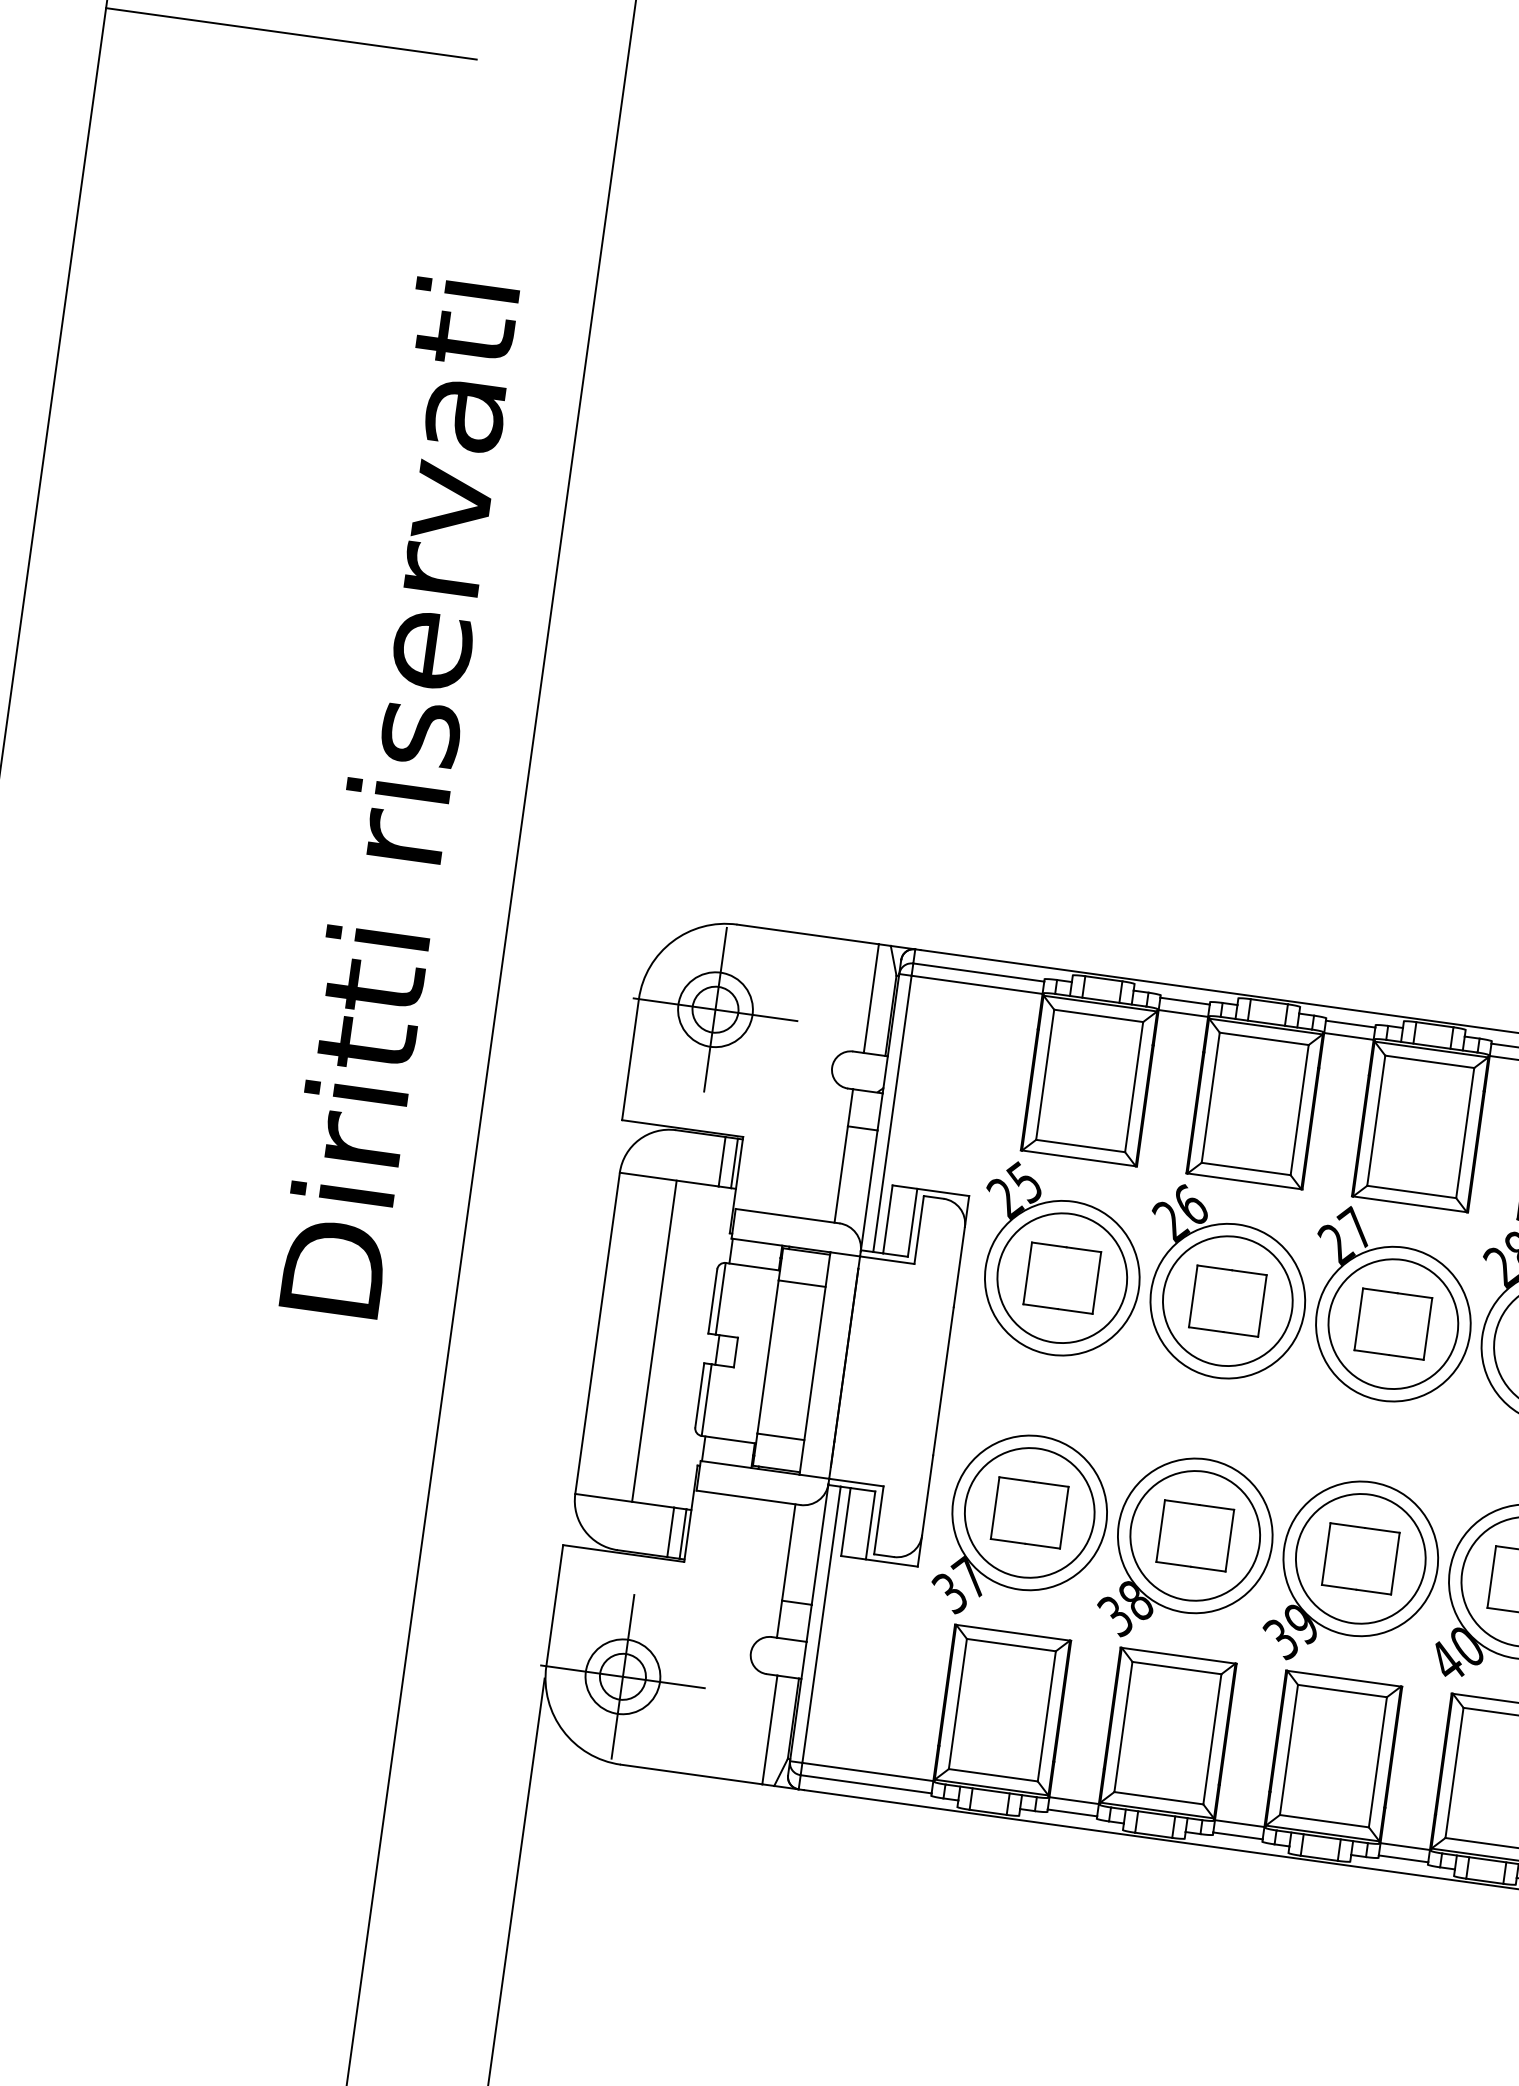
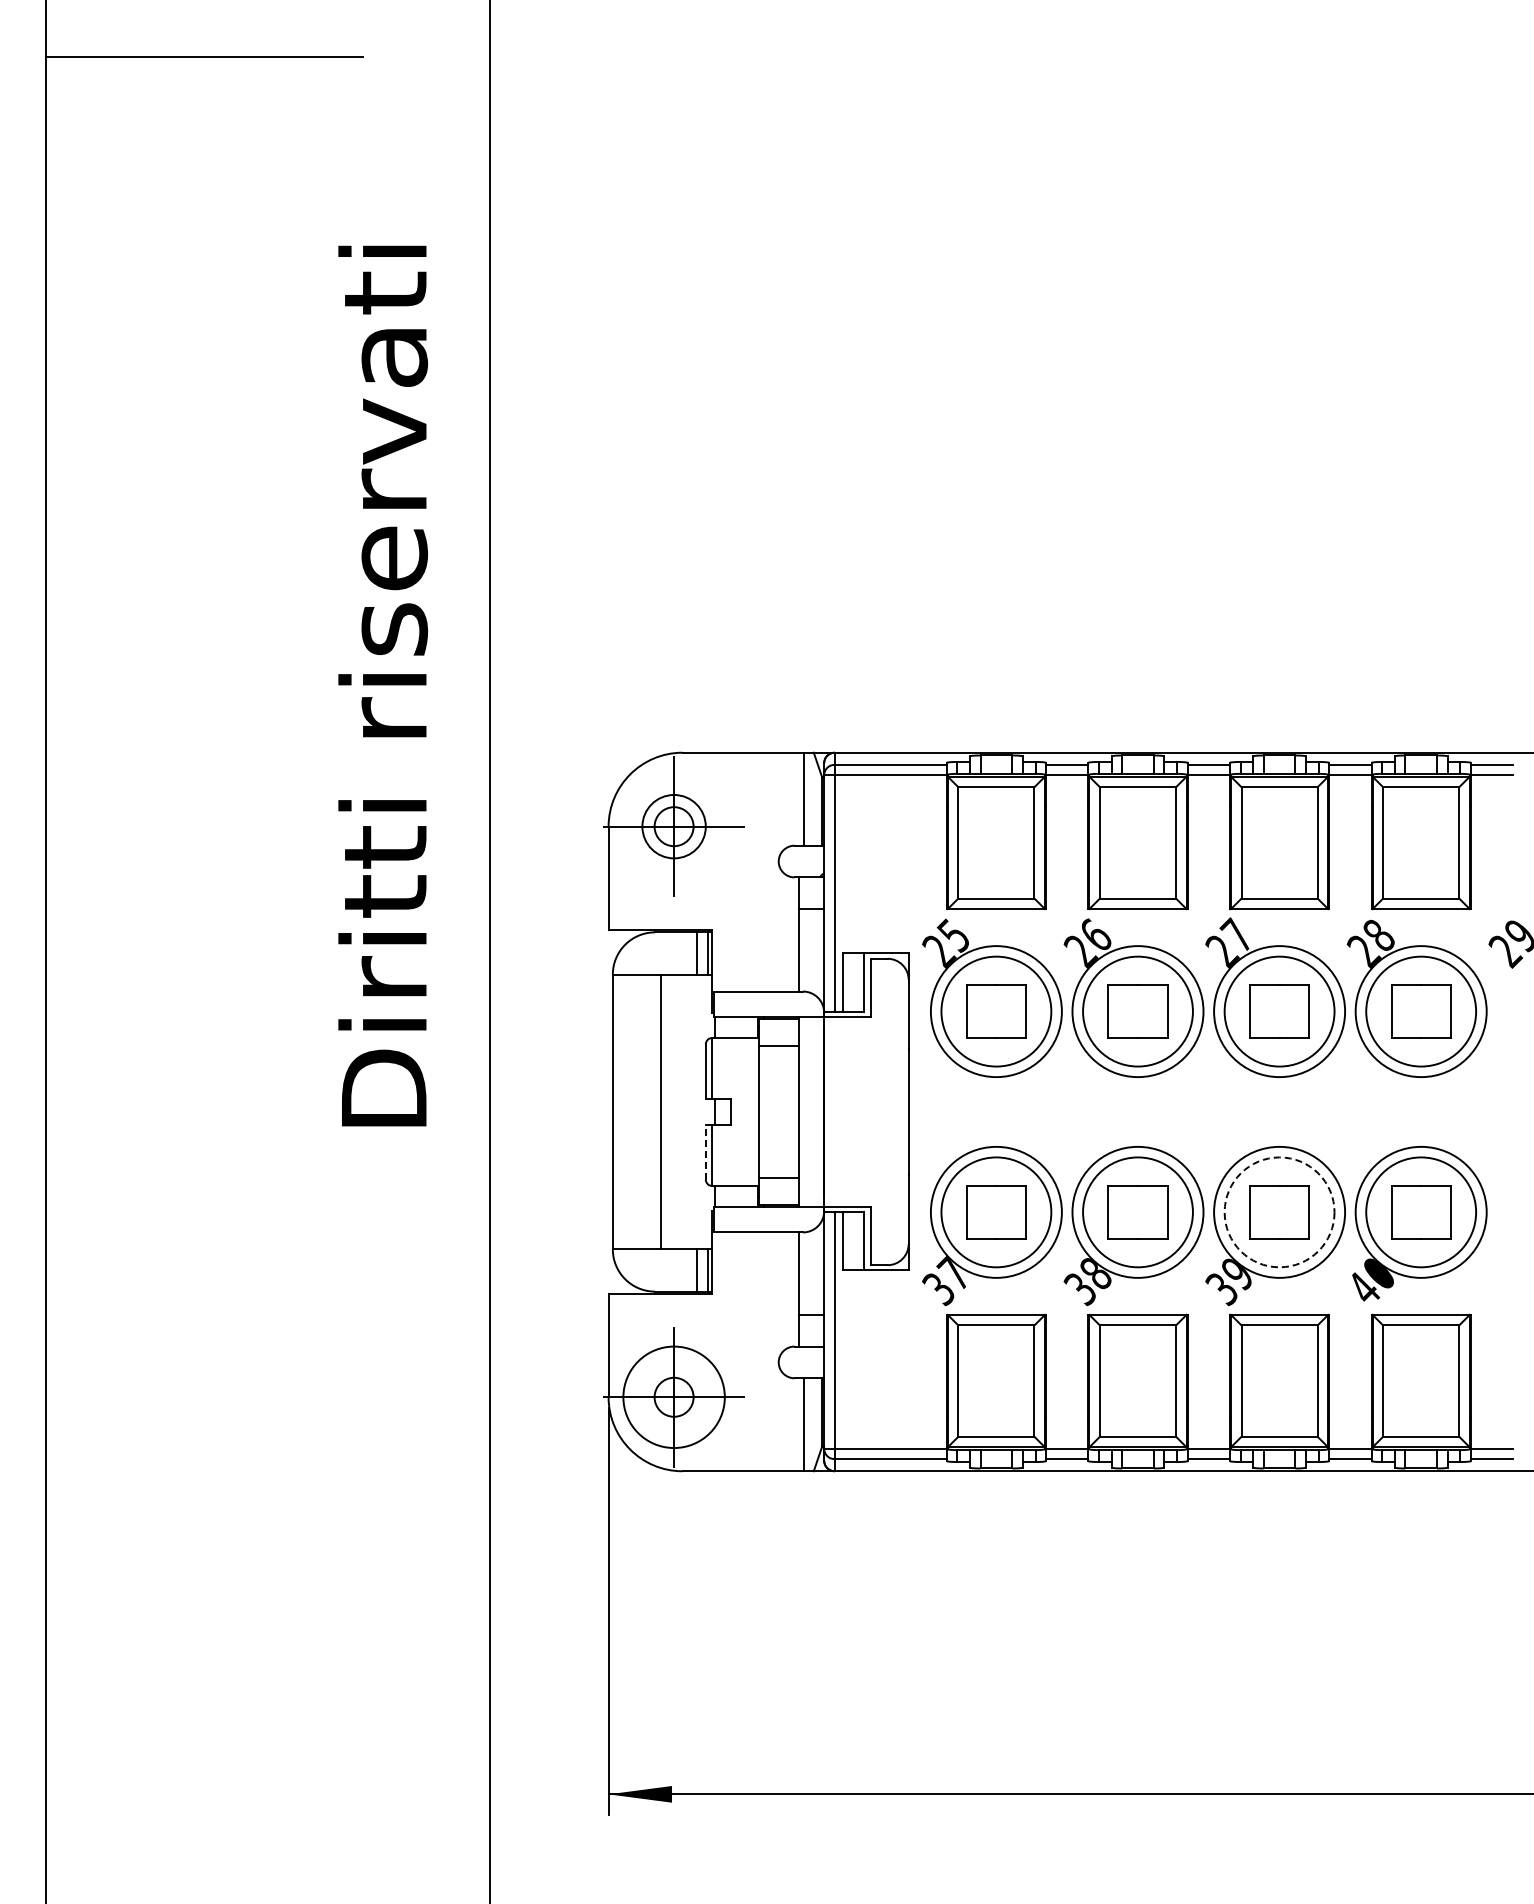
line: (699, 1394) -> (705, 1151), solid -> dashed
circle: (1360, 1558) -> (1279, 1212), solid -> dashed
circle: (622, 1676) -> (673, 1397), size x1.6

